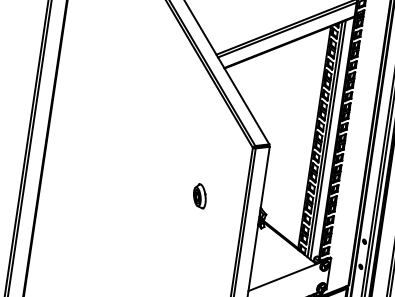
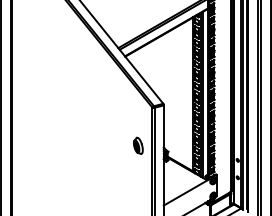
part: (200, 195) -> (138, 145), moved

